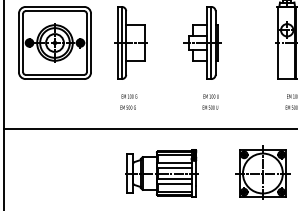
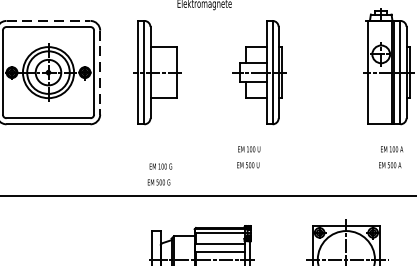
line: (55, 6) -> (49, 20), solid -> dashed
line: (91, 43) -> (100, 73), solid -> dashed
text: (128, 101) -> (159, 173), moved
text: (210, 101) -> (248, 156), moved

